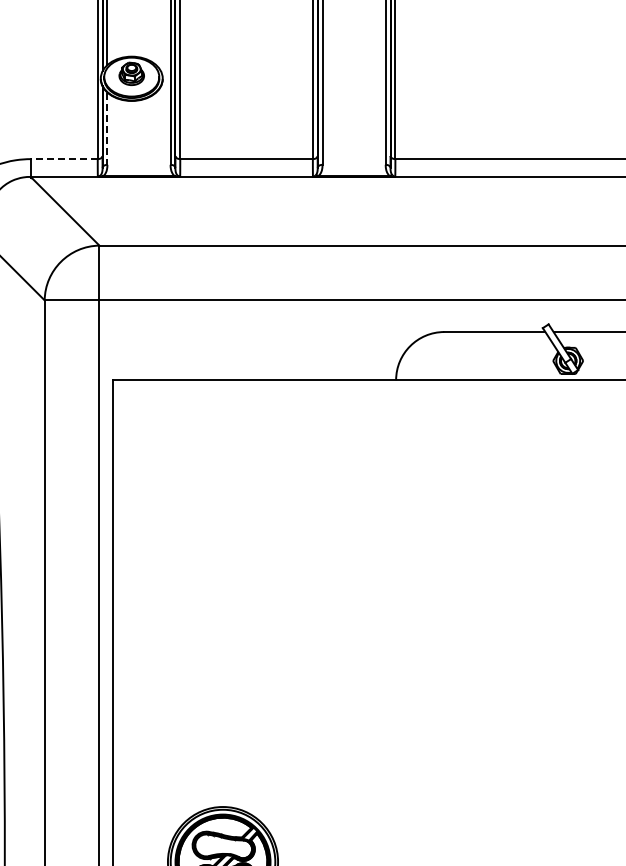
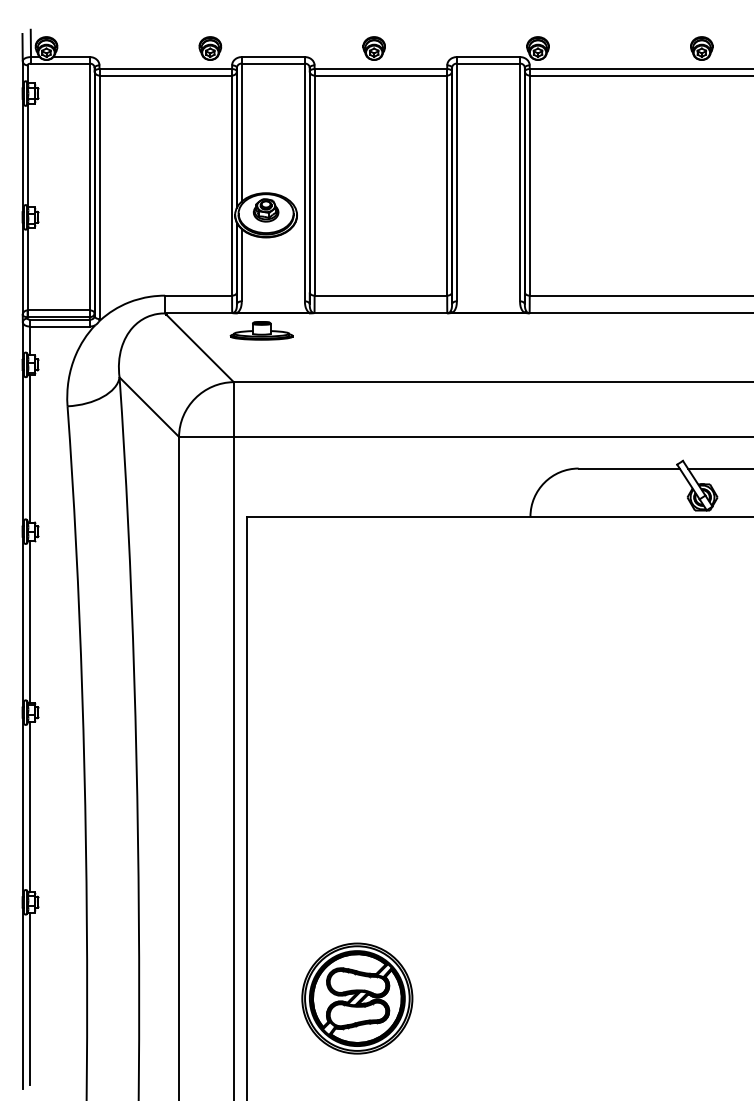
line: (107, 128) -> (241, 265), dashed -> solid
line: (64, 158) -> (198, 295), dashed -> solid
part: (127, 193) -> (261, 330), added

